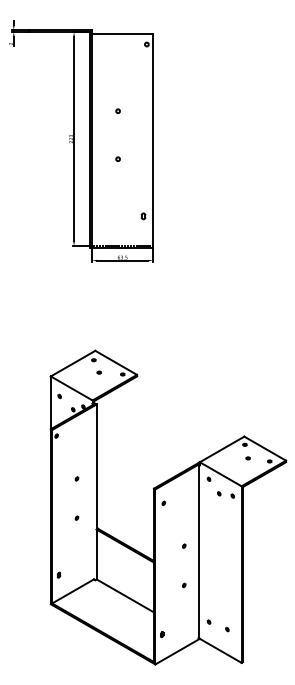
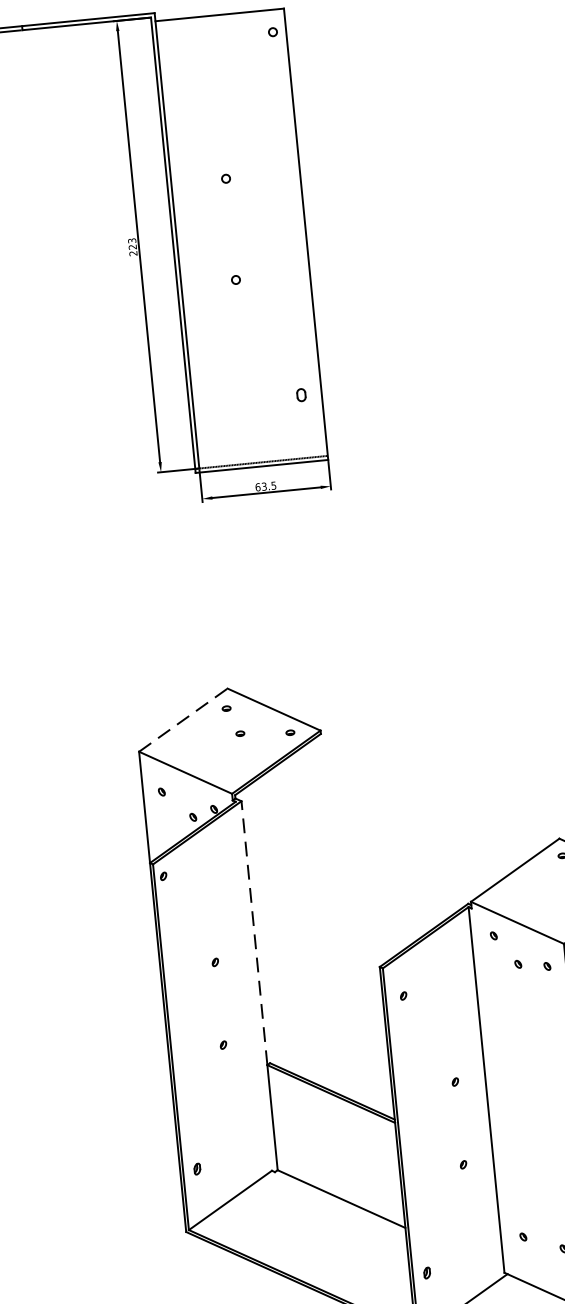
line: (73, 363) -> (184, 719), solid -> dashed
line: (96, 466) -> (253, 932), solid -> dashed

